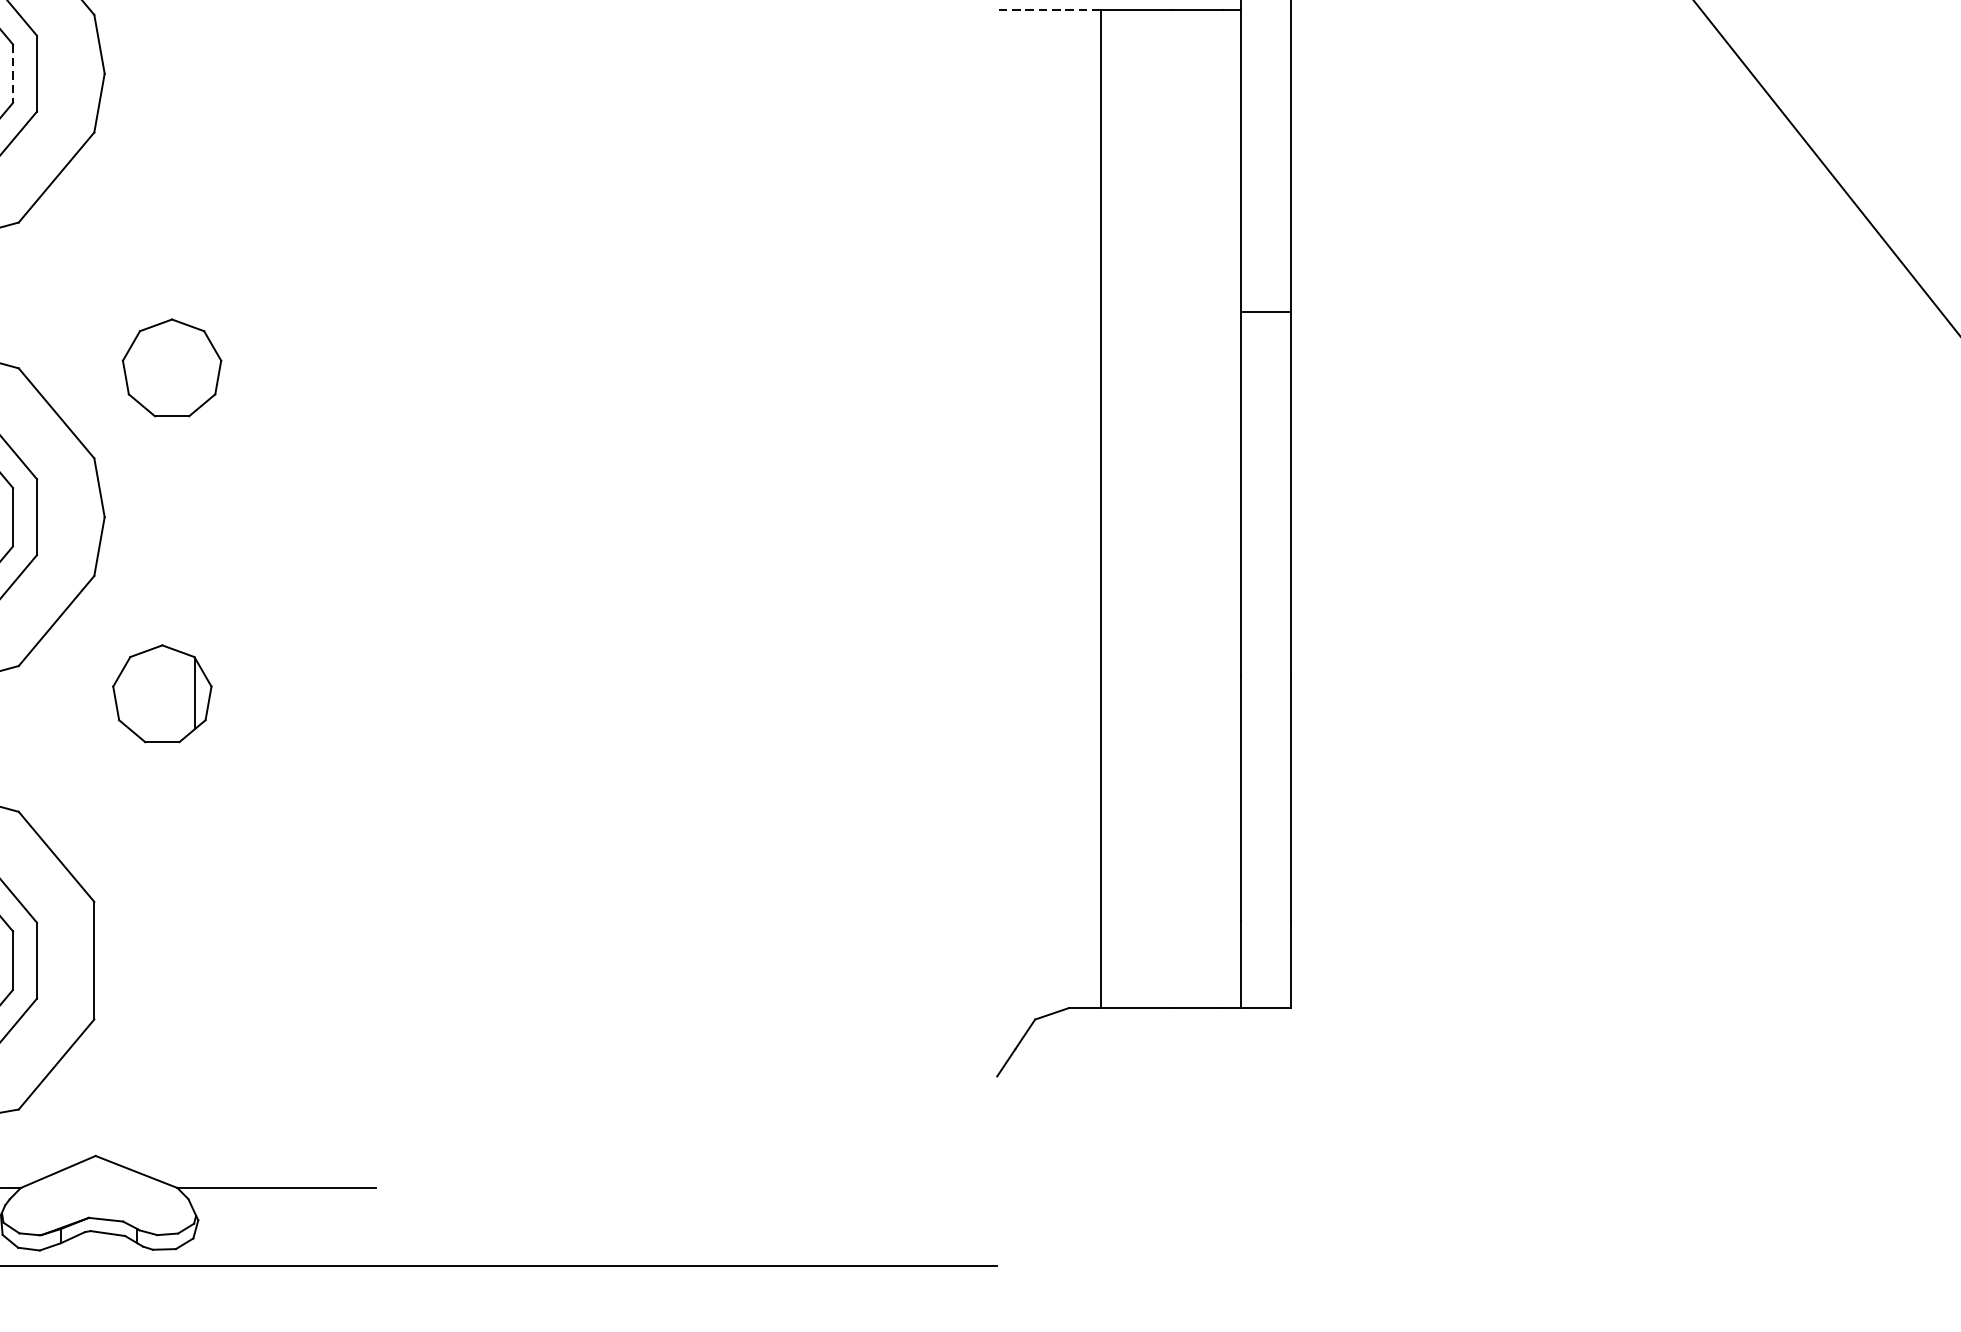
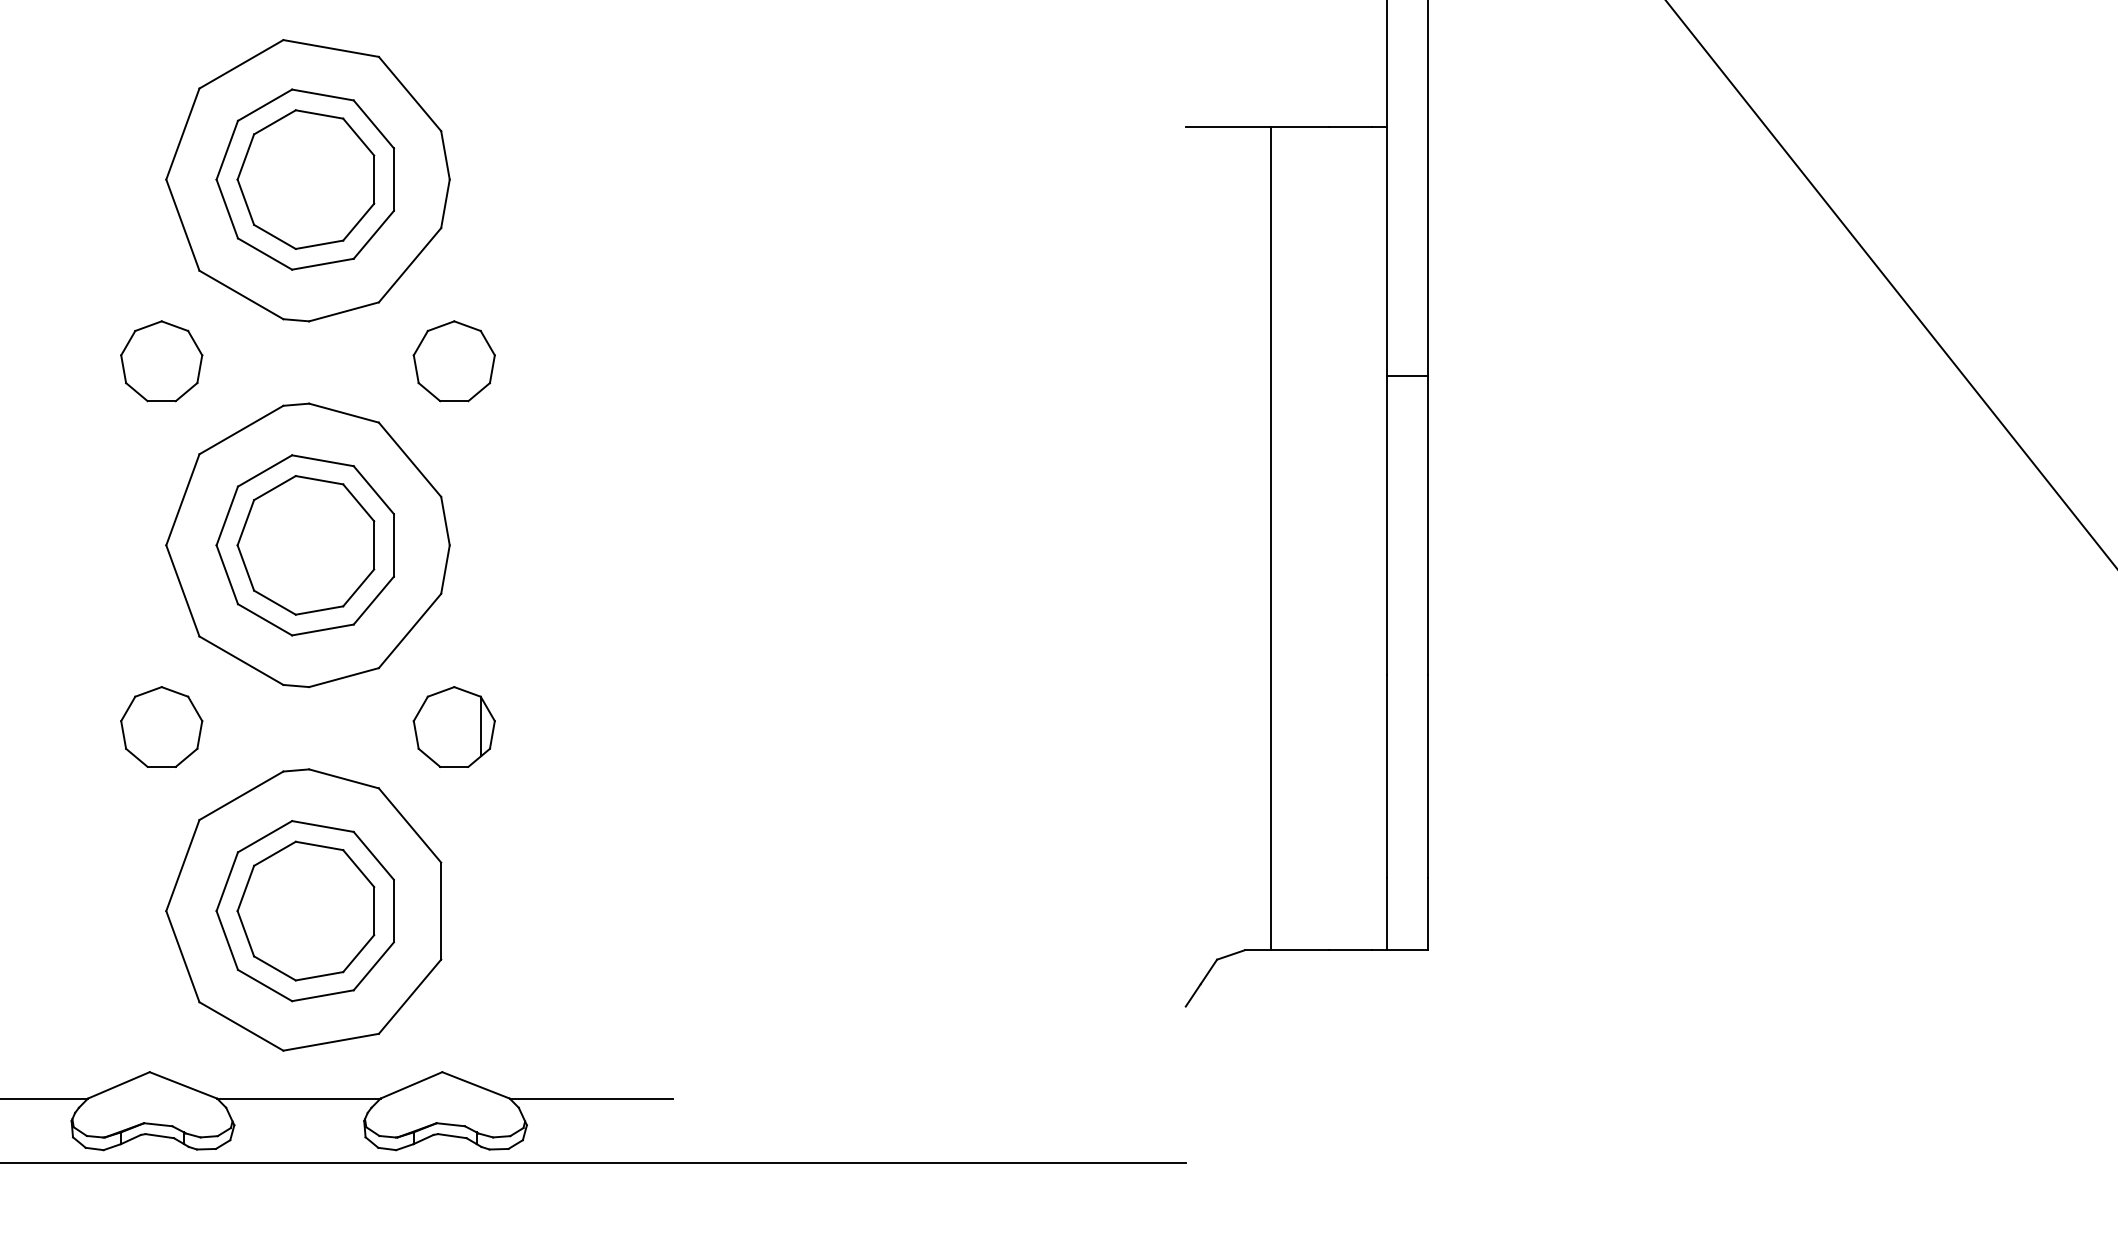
line: (1048, 10) -> (1228, 127), dashed -> solid
line: (13, 74) -> (374, 180), dashed -> solid
part: (171, 368) -> (453, 361), moved
part: (161, 693) -> (453, 726), moved

